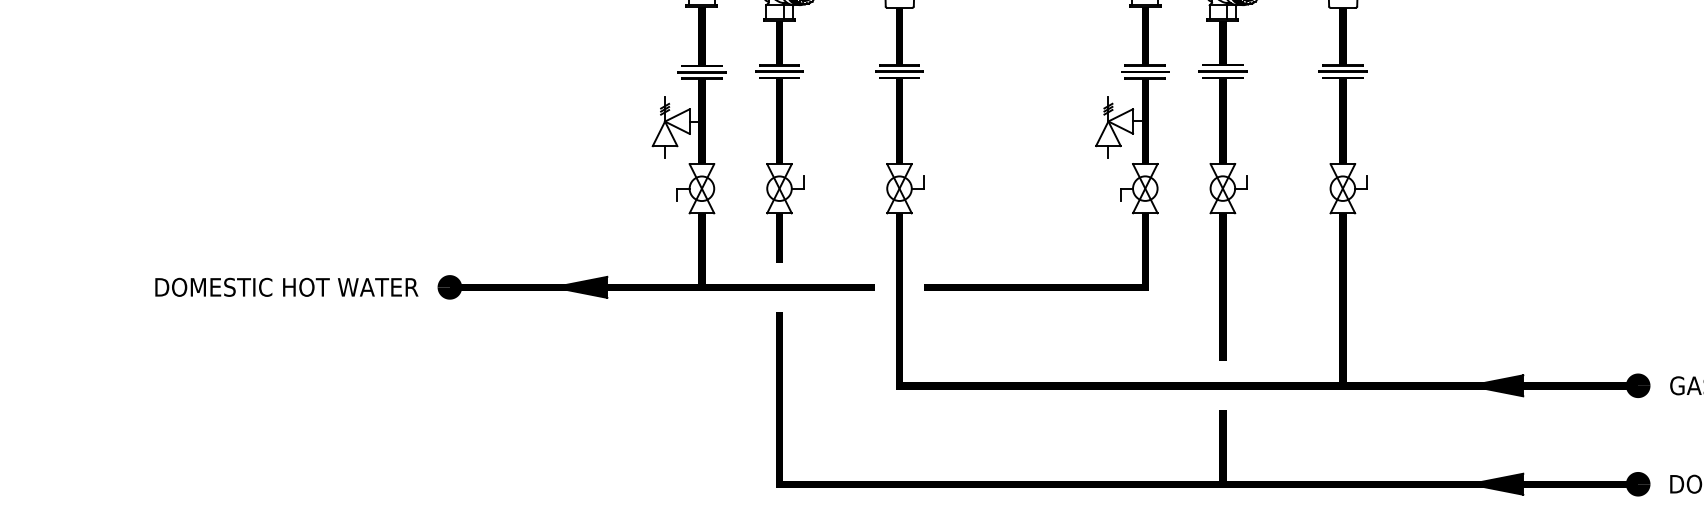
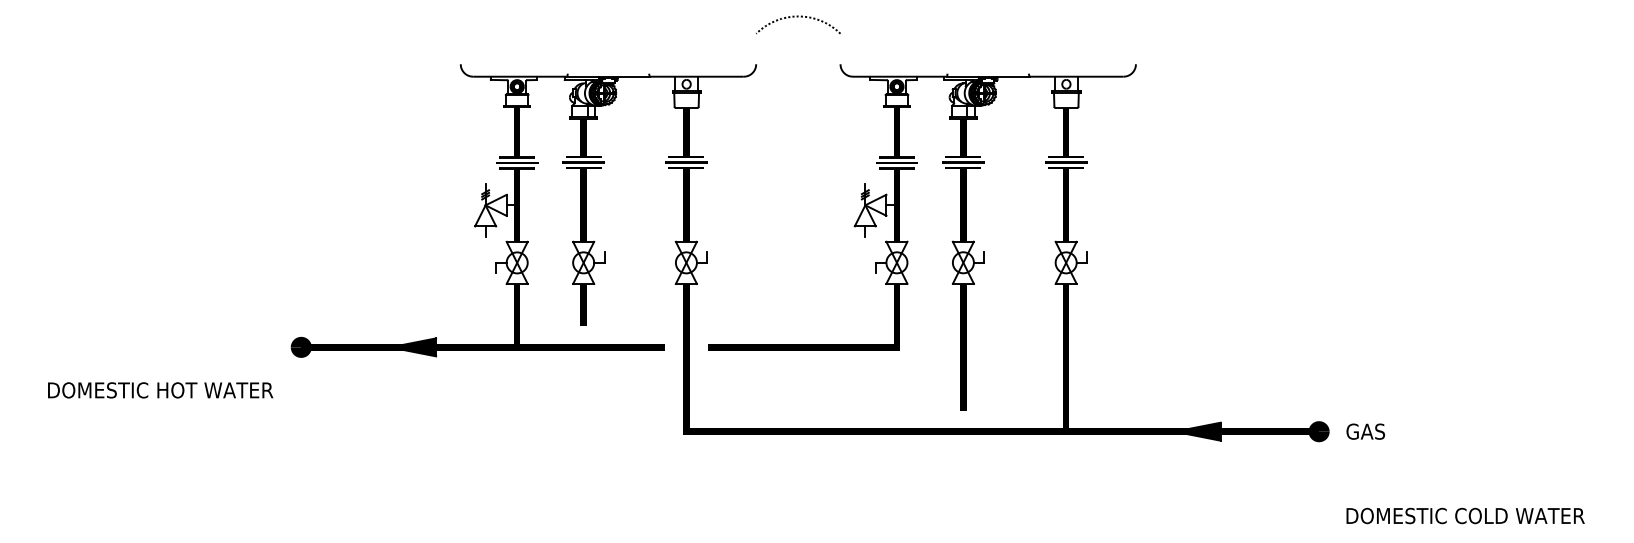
text: (286, 287) -> (160, 390), moved
part: (1219, 411) -> (960, 453), removed

